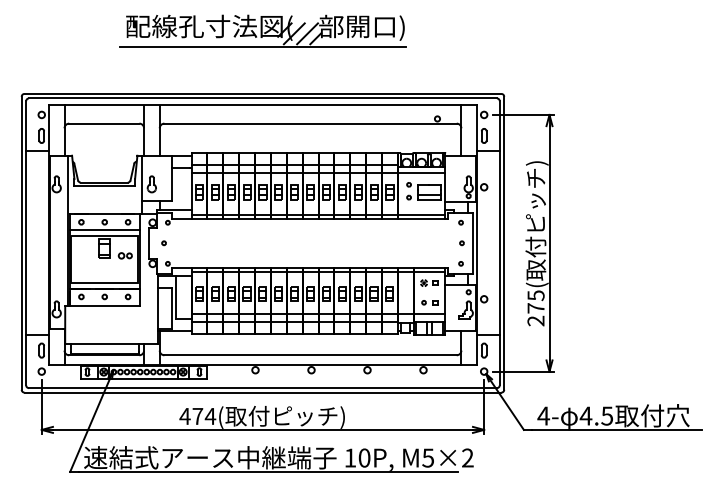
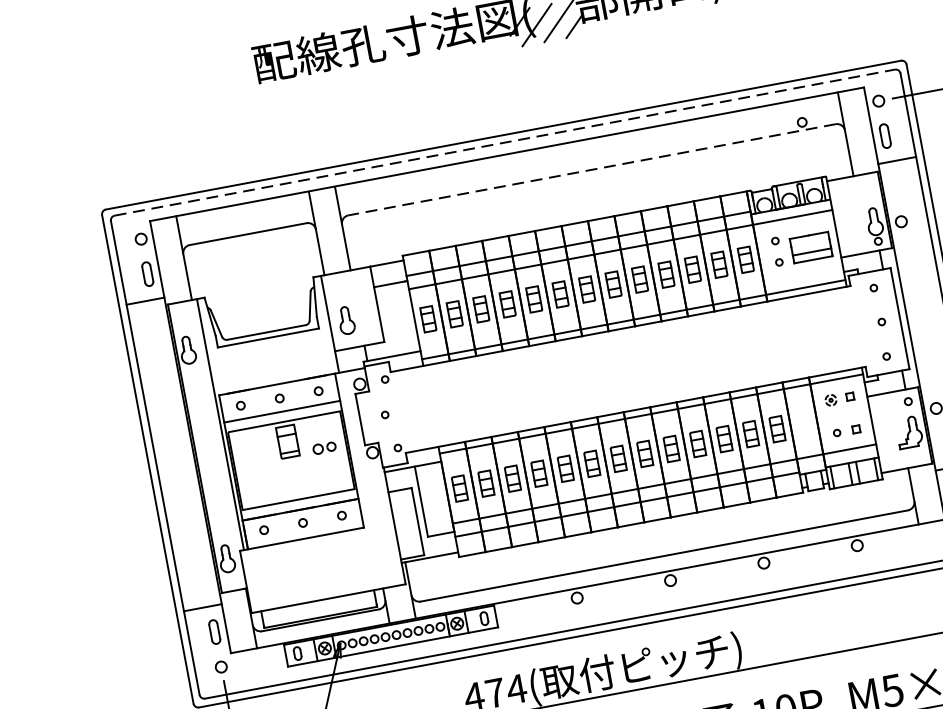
line: (262, 47) -> (488, 57), removed
line: (262, 98) -> (504, 142), solid -> dashed
line: (310, 123) -> (591, 169), solid -> dashed

